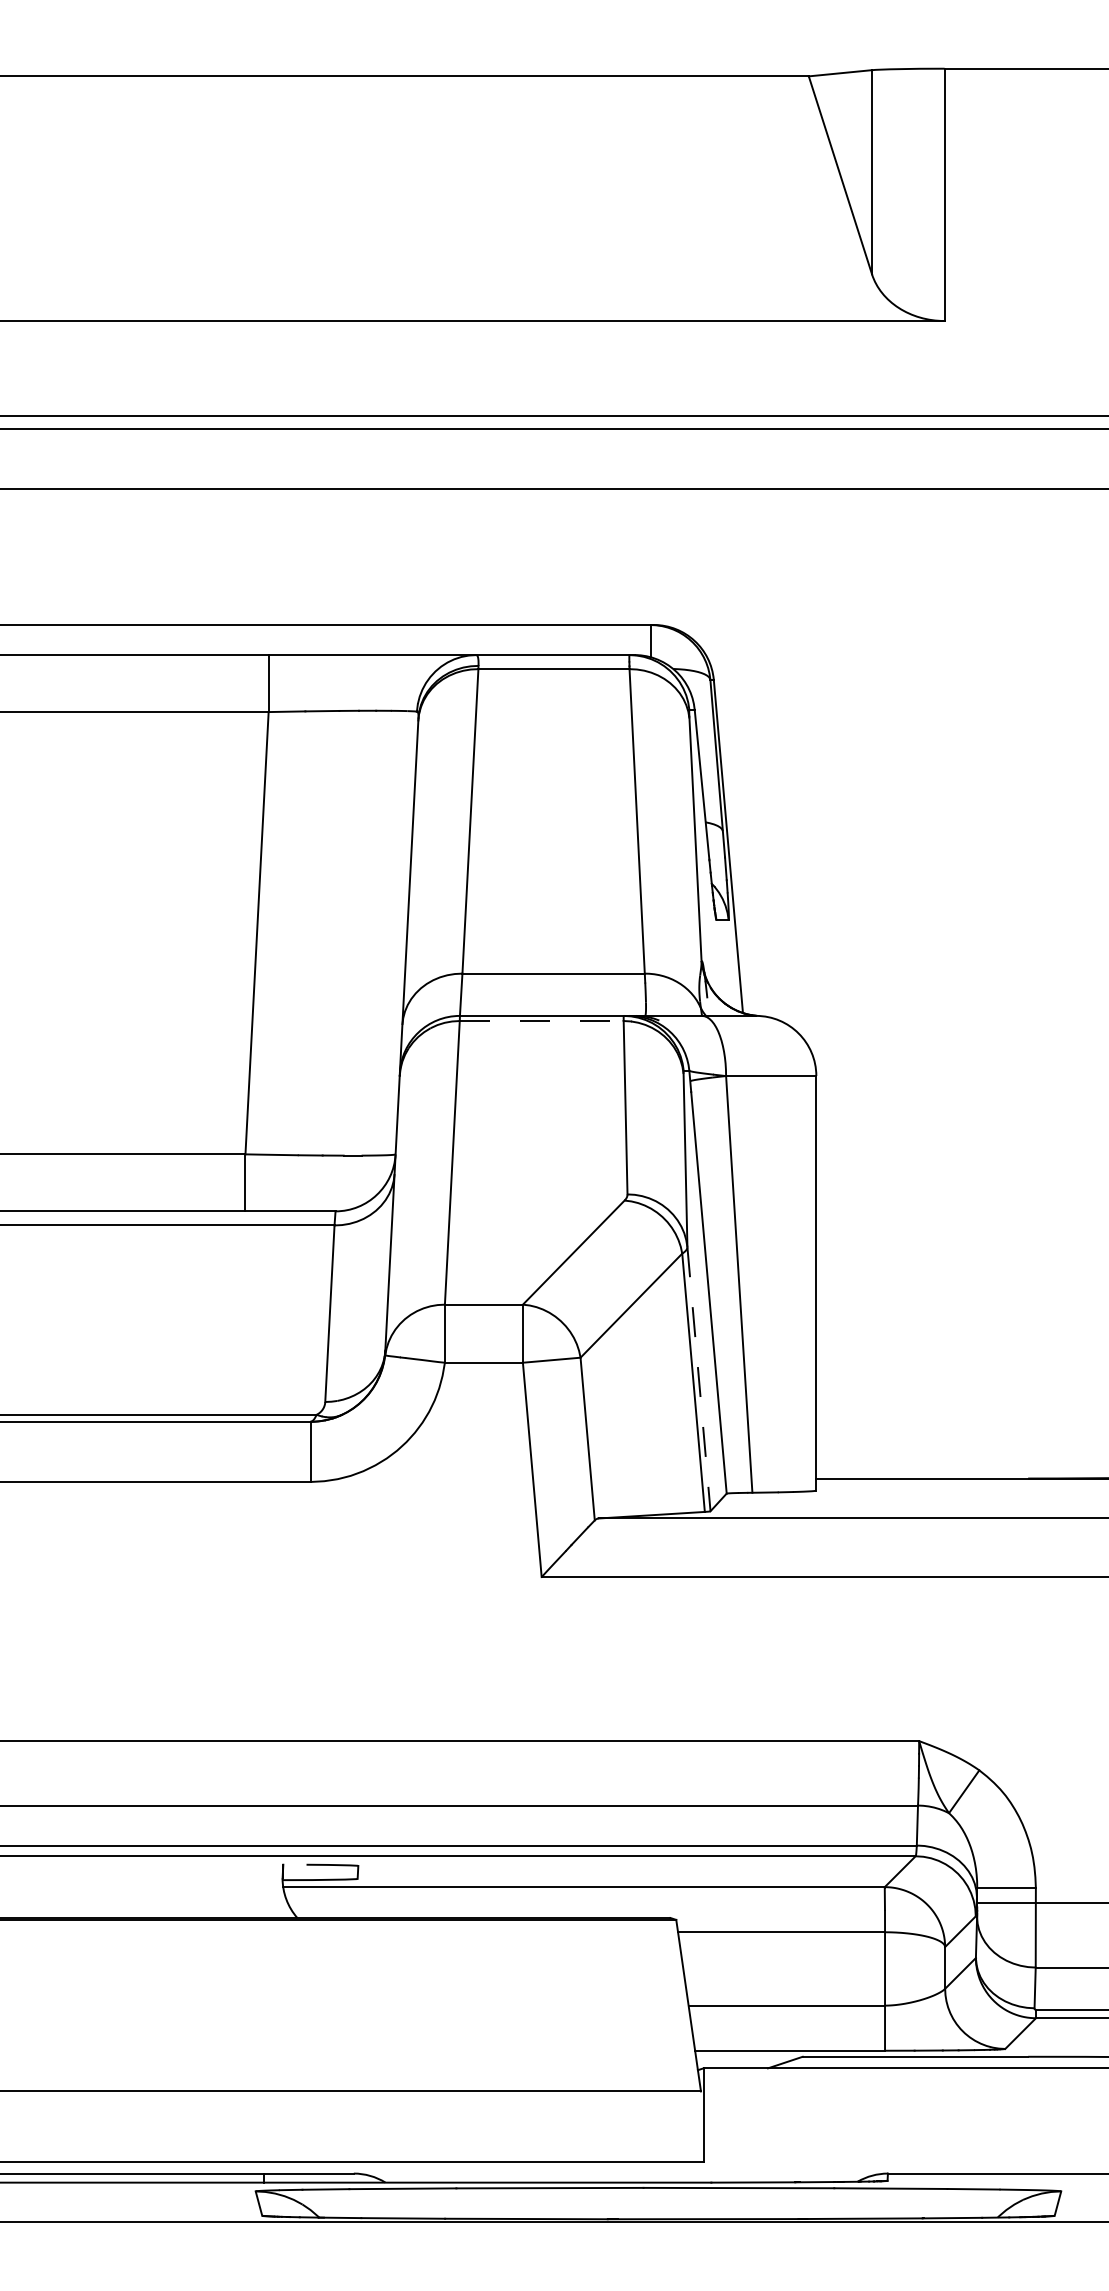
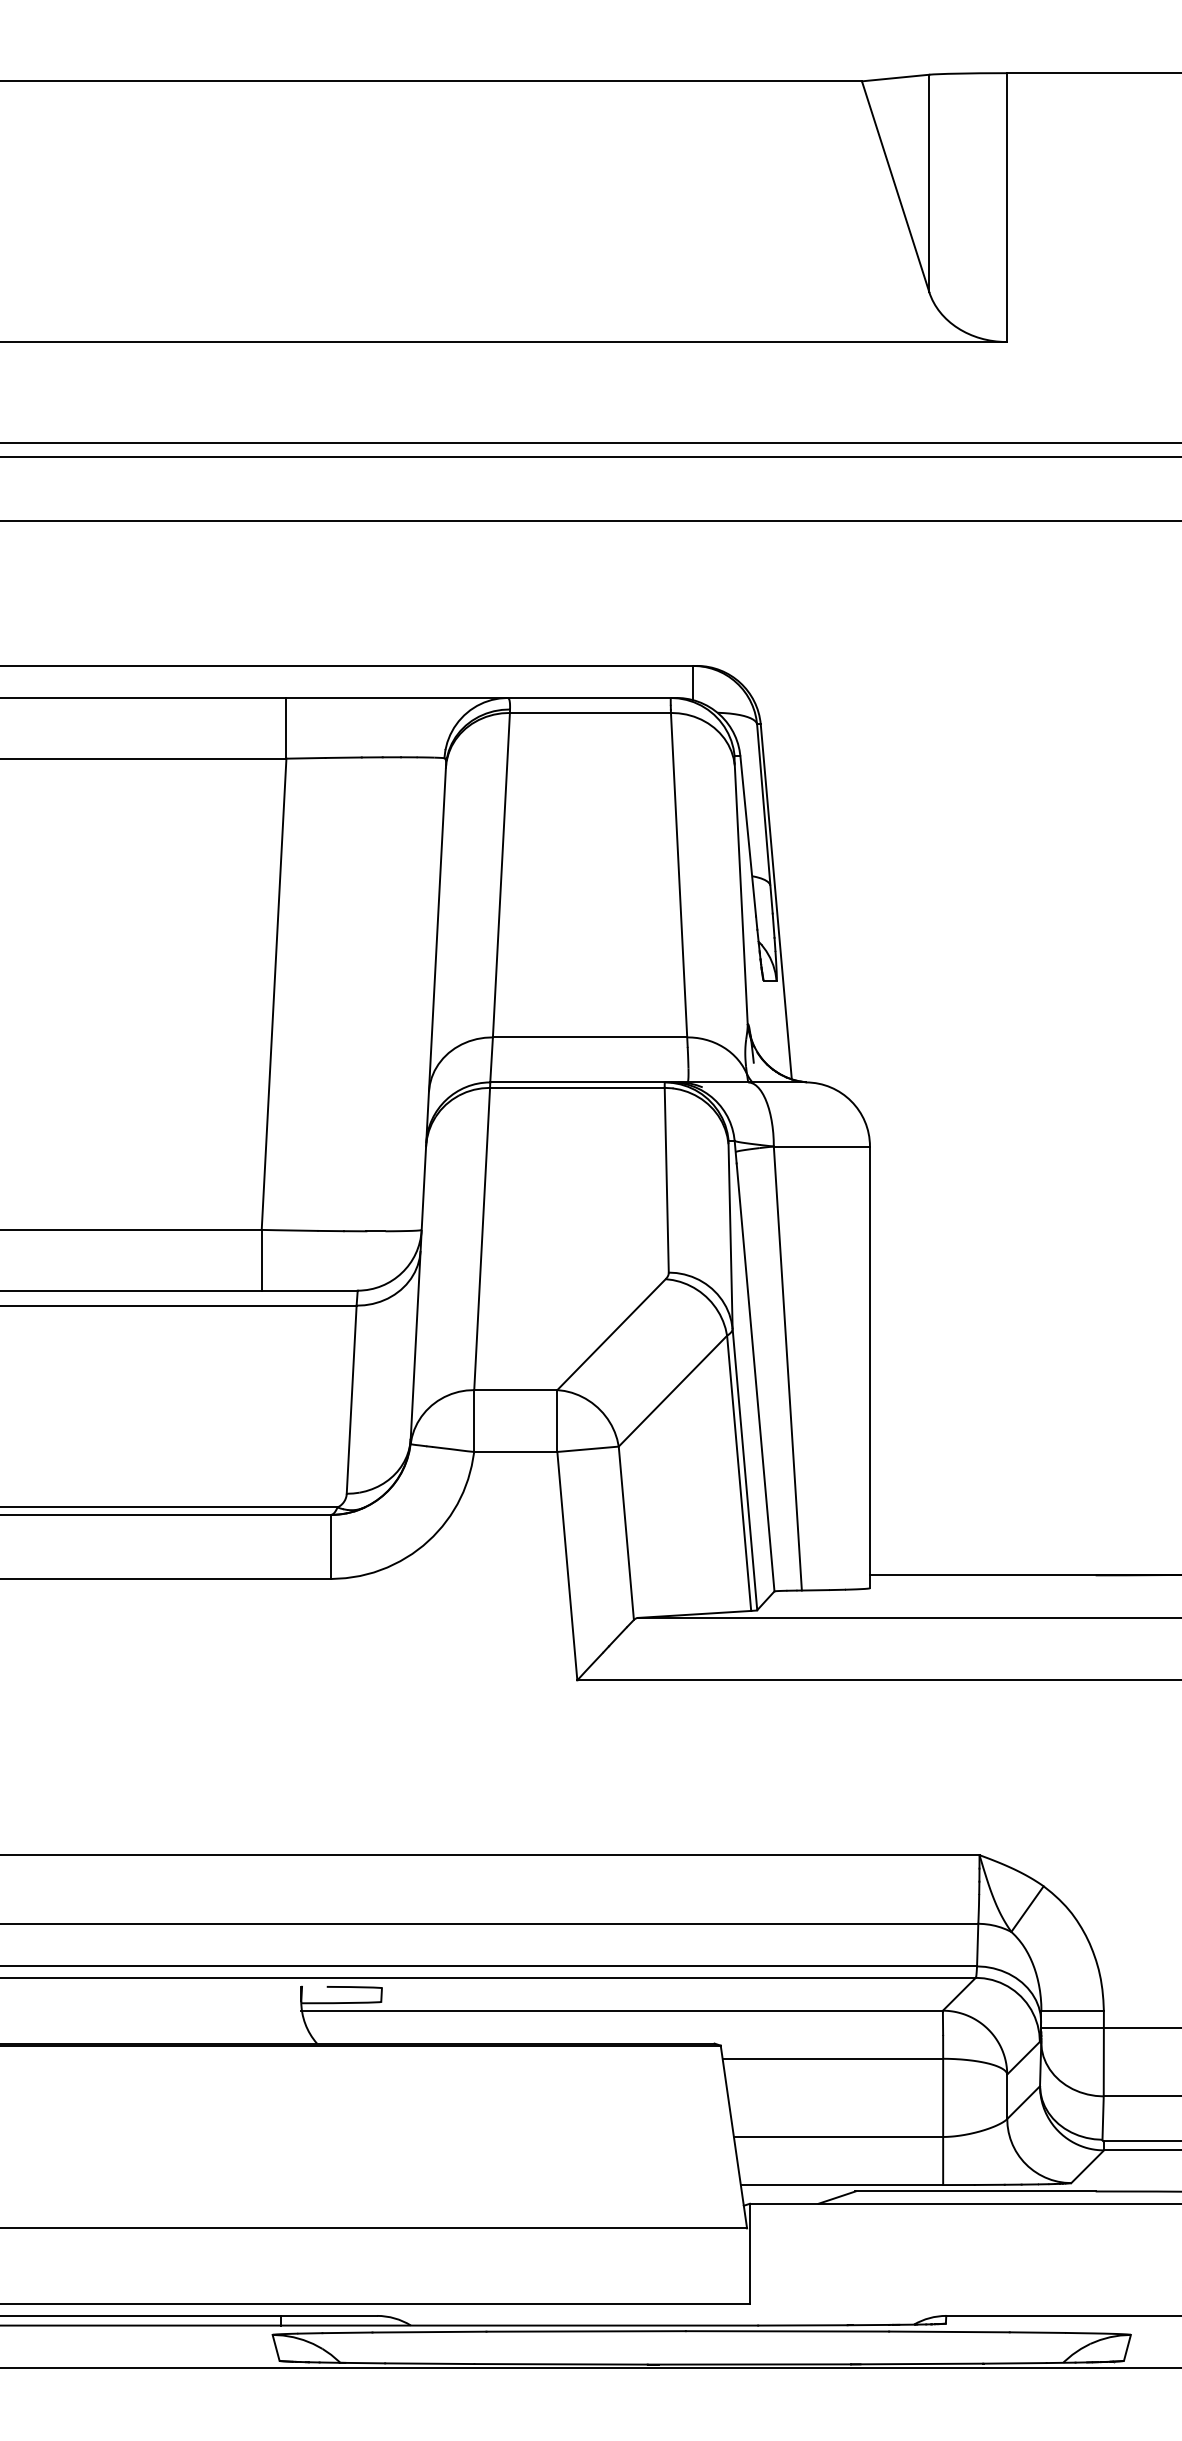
line: (541, 1021) -> (577, 1088), dashed -> solid
line: (698, 1379) -> (744, 1469), dashed -> solid

